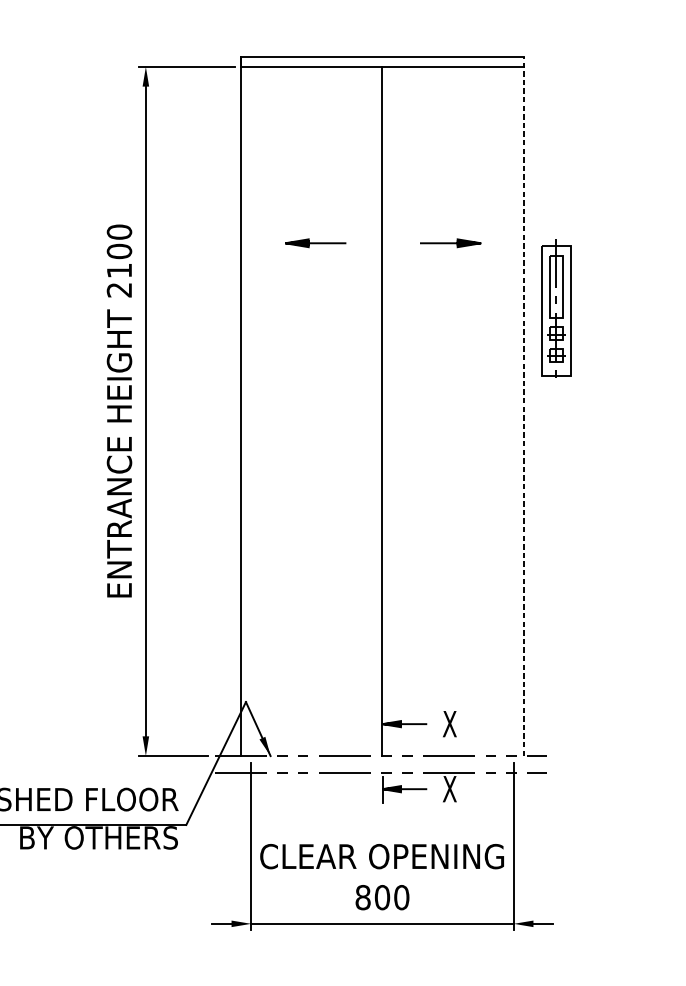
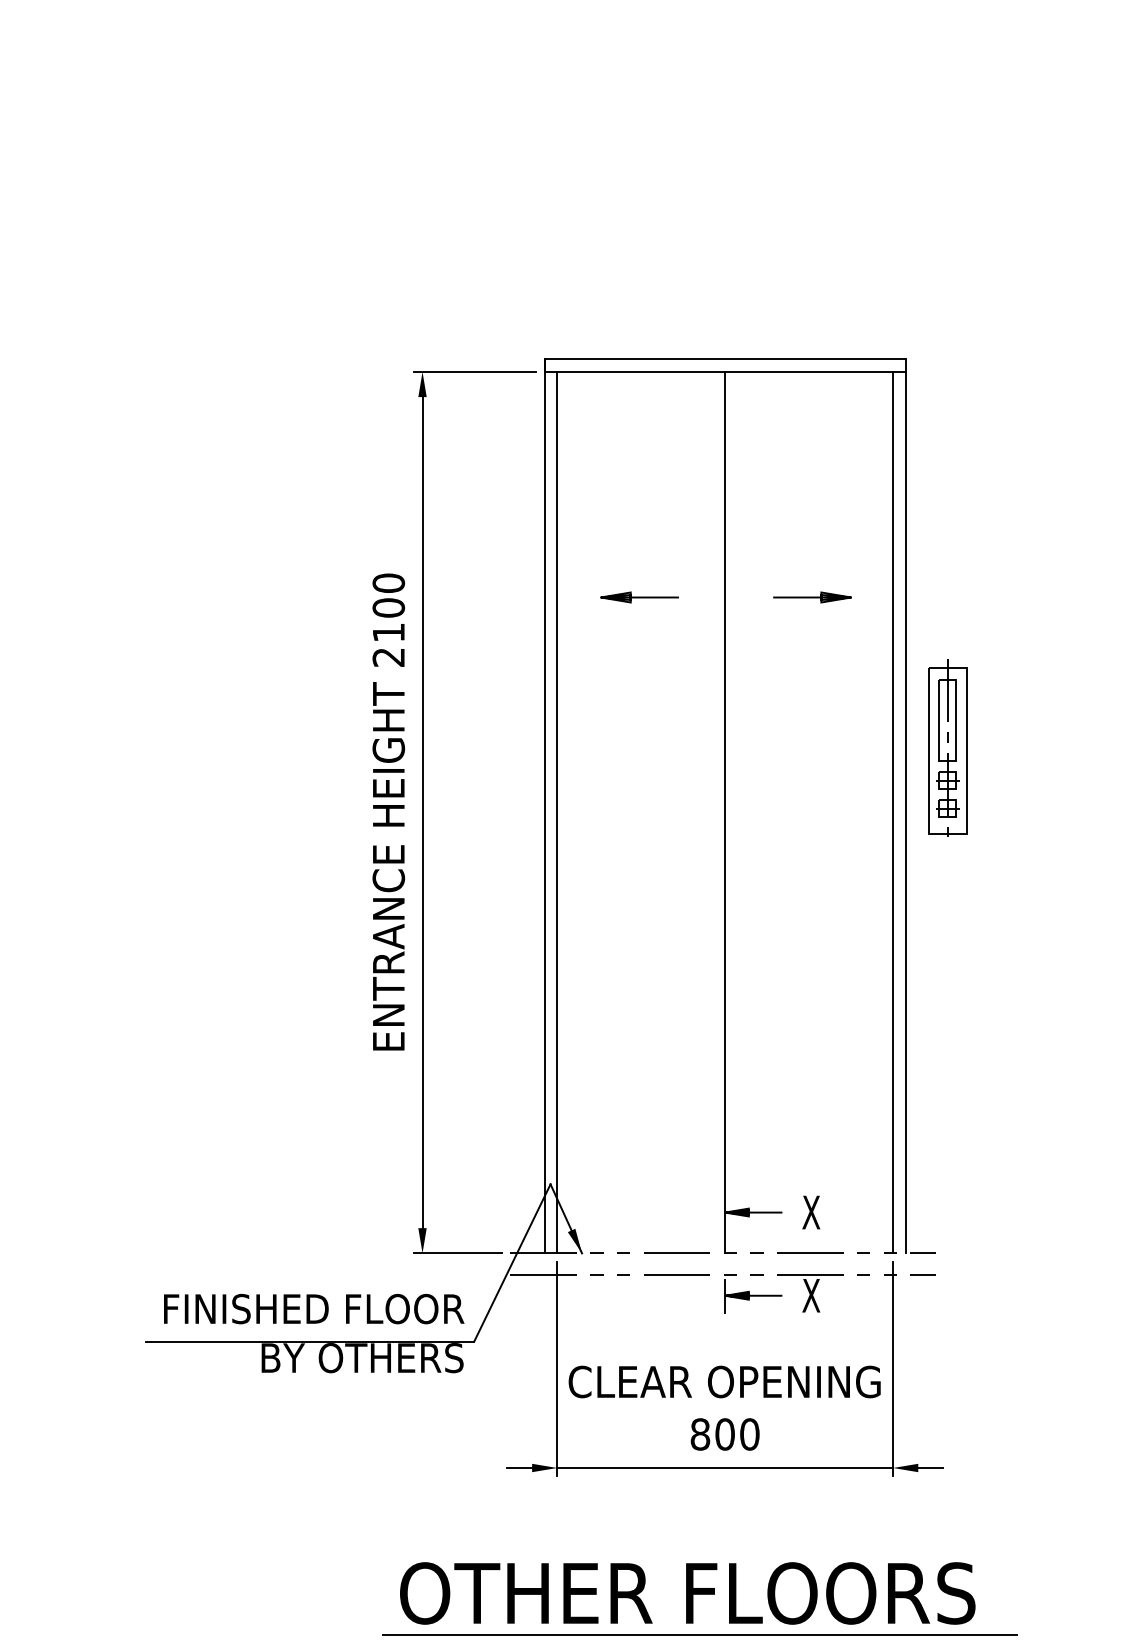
part: (556, 308) -> (947, 747), moved
line: (523, 405) -> (905, 805), dashed -> solid
line: (251, 411) -> (557, 812), added
line: (514, 411) -> (893, 812), added

